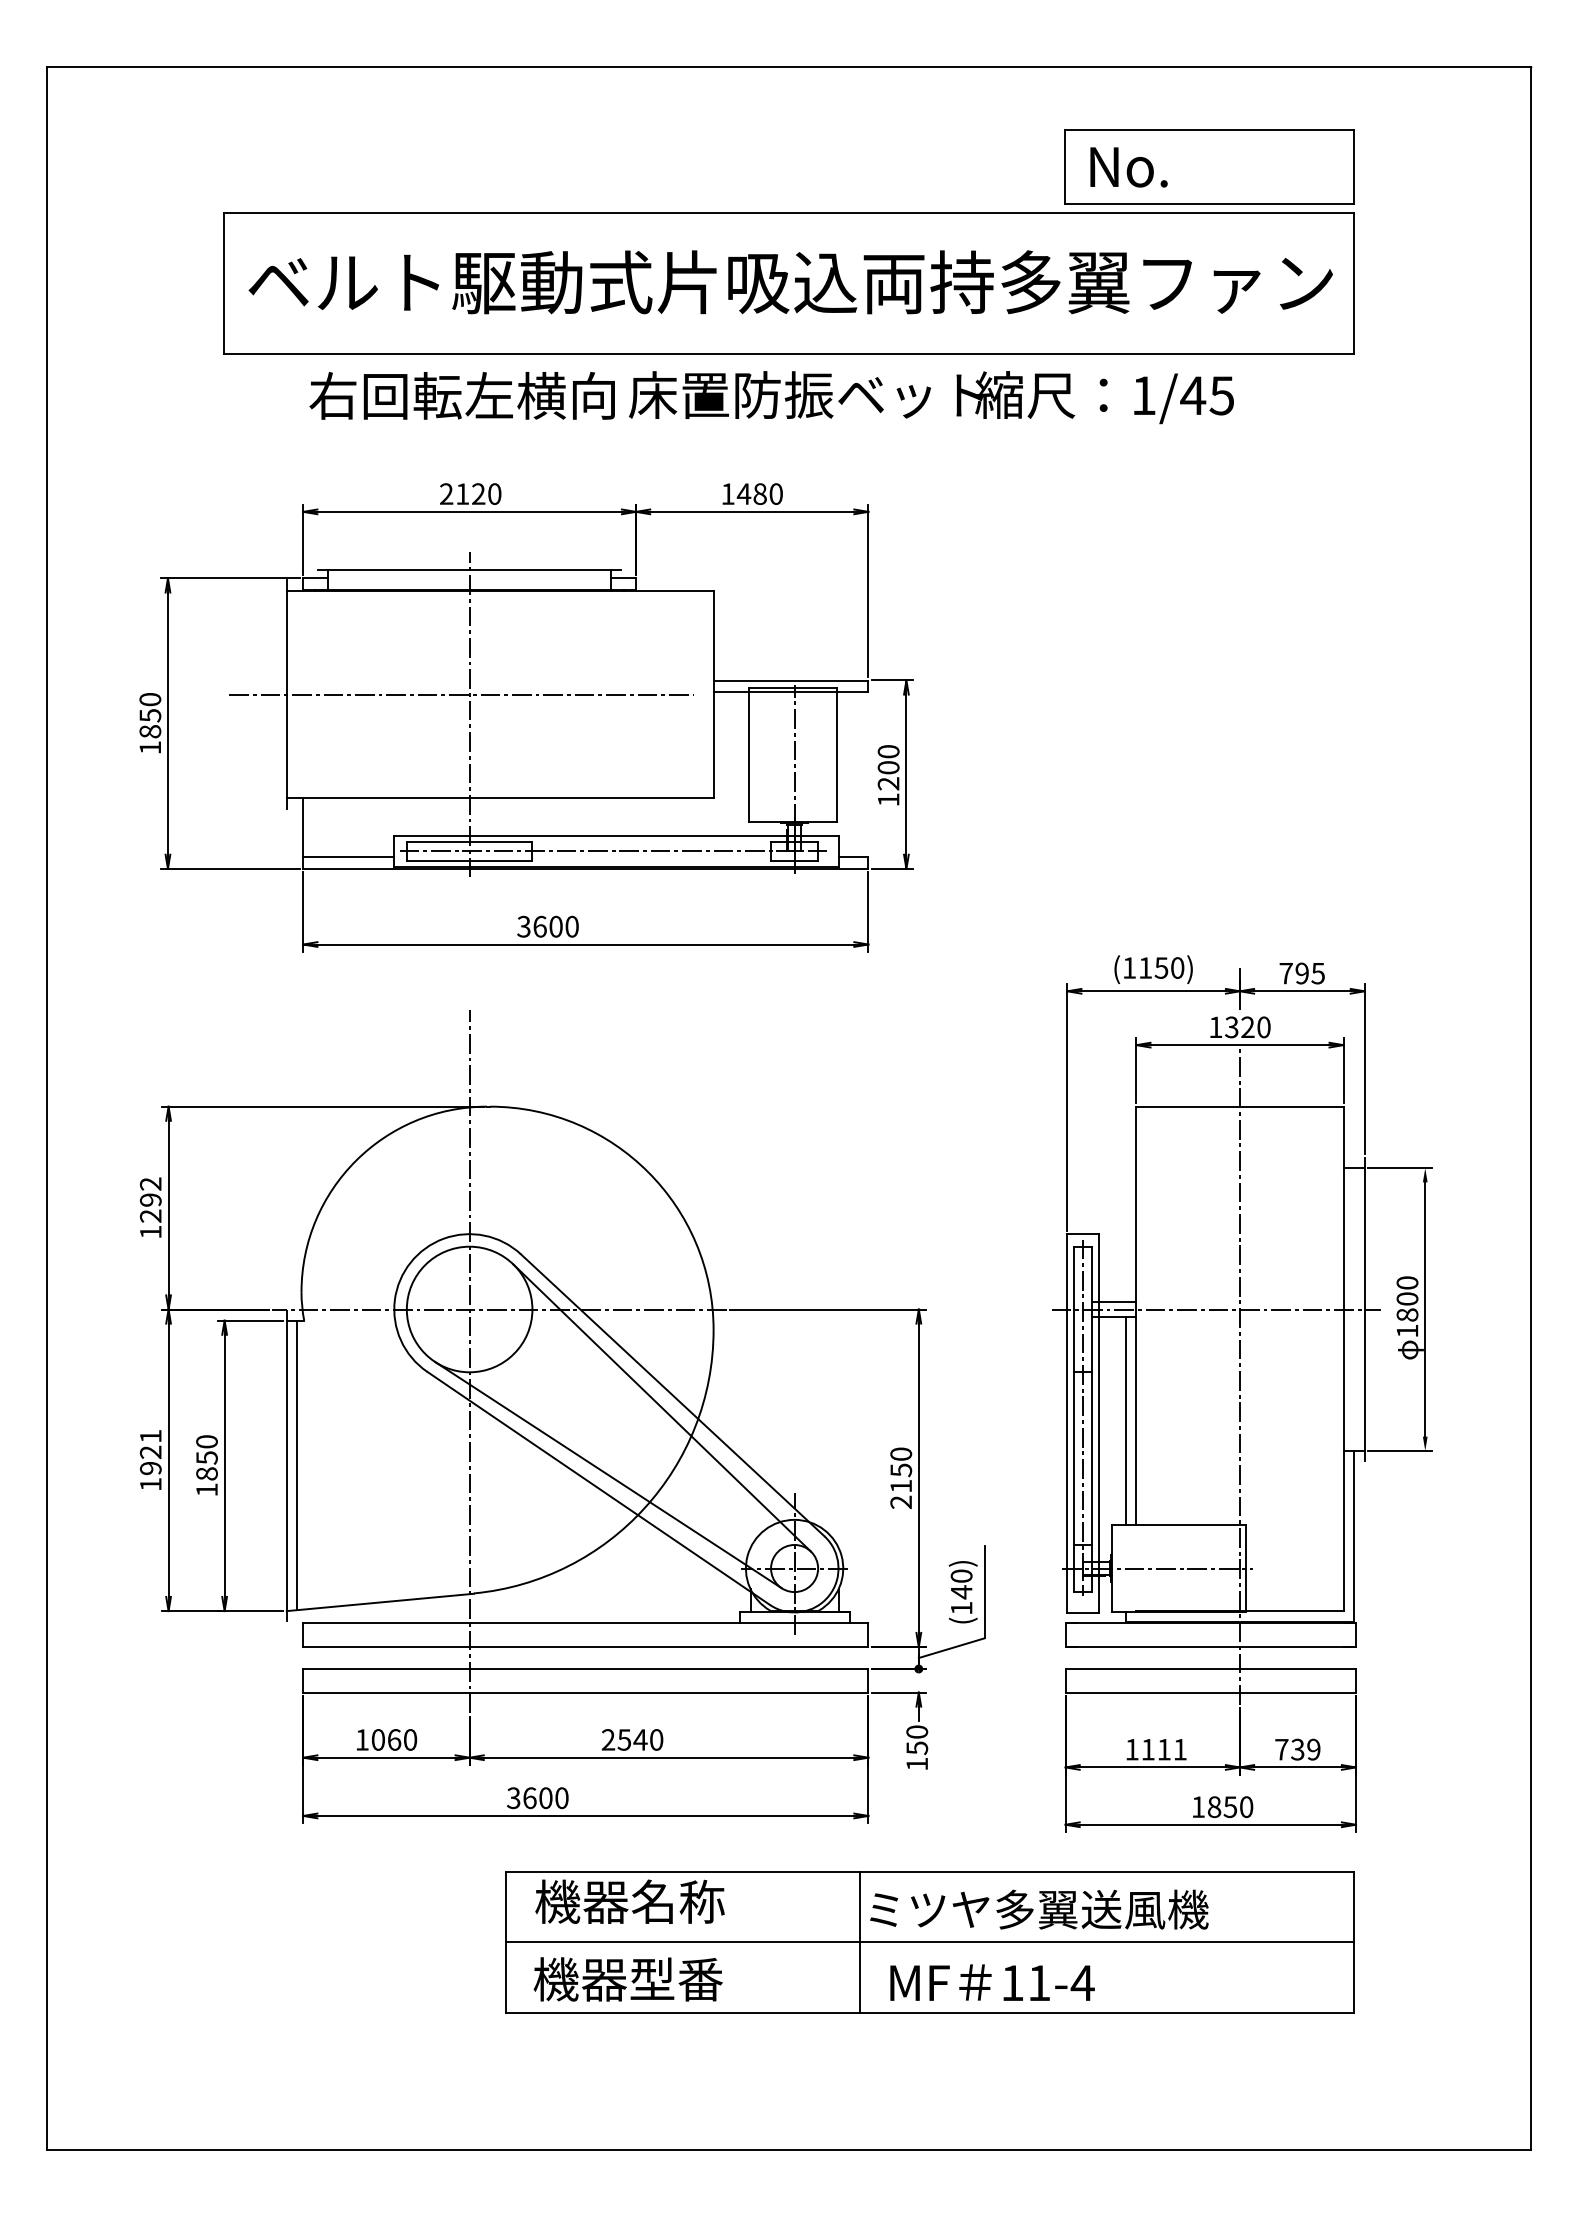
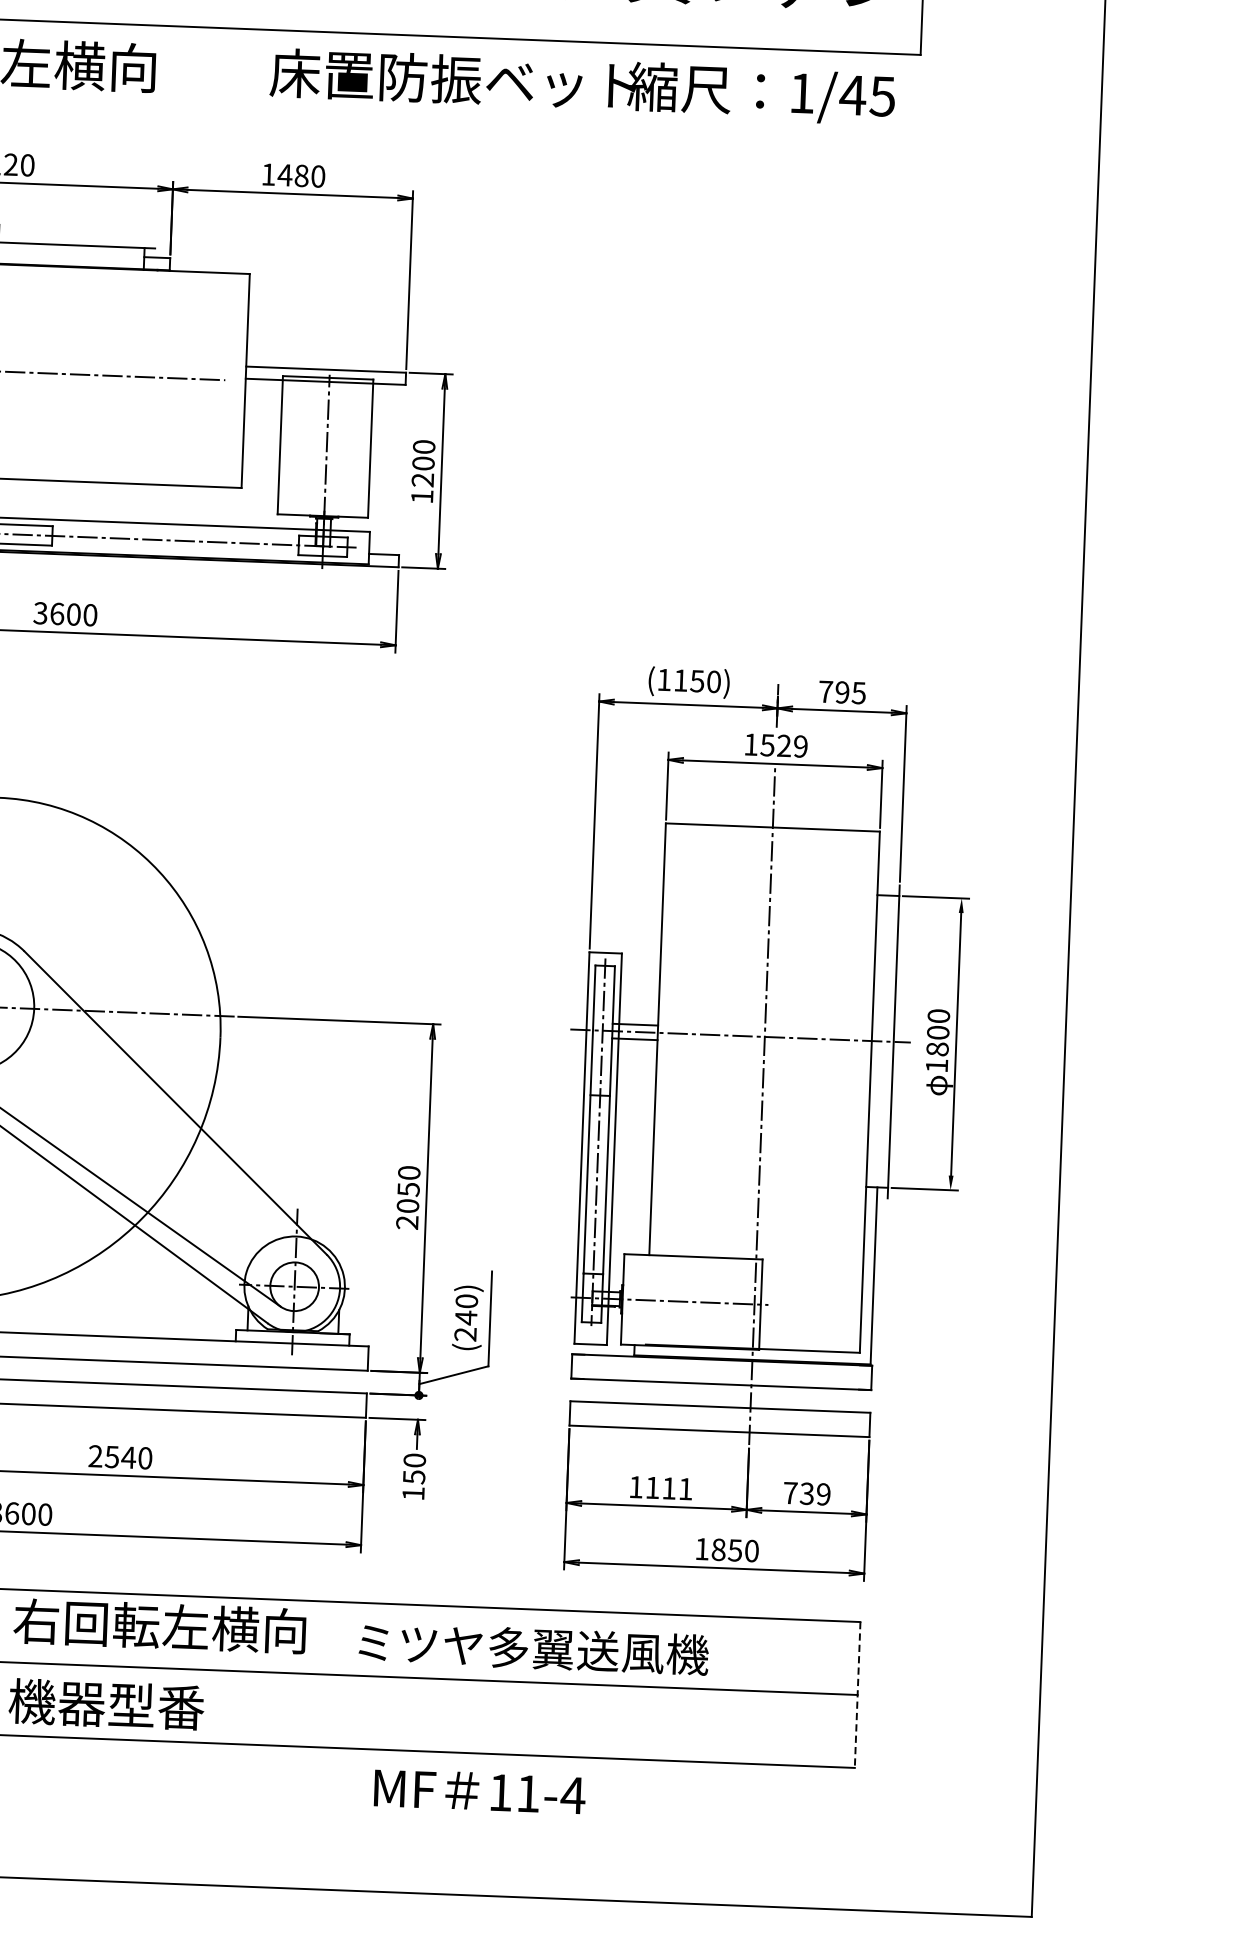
text: (931, 397) -> (582, 86), moved
text: (1248, 1027) -> (784, 746), 1320 -> 1529
line: (661, 1407) -> (163, 1115), removed
line: (1125, 1420) -> (642, 1147), removed
text: (901, 1485) -> (408, 1205), 2150 -> 2050
text: (961, 1607) -> (465, 1333), (140) -> (240)
text: (676, 1901) -> (159, 1625), 機器名称 -> 右回転左横向
line: (859, 1941) -> (346, 1674), removed
line: (1354, 1942) -> (858, 1695), solid -> dashed
text: (992, 1982) -> (479, 1791), moved

